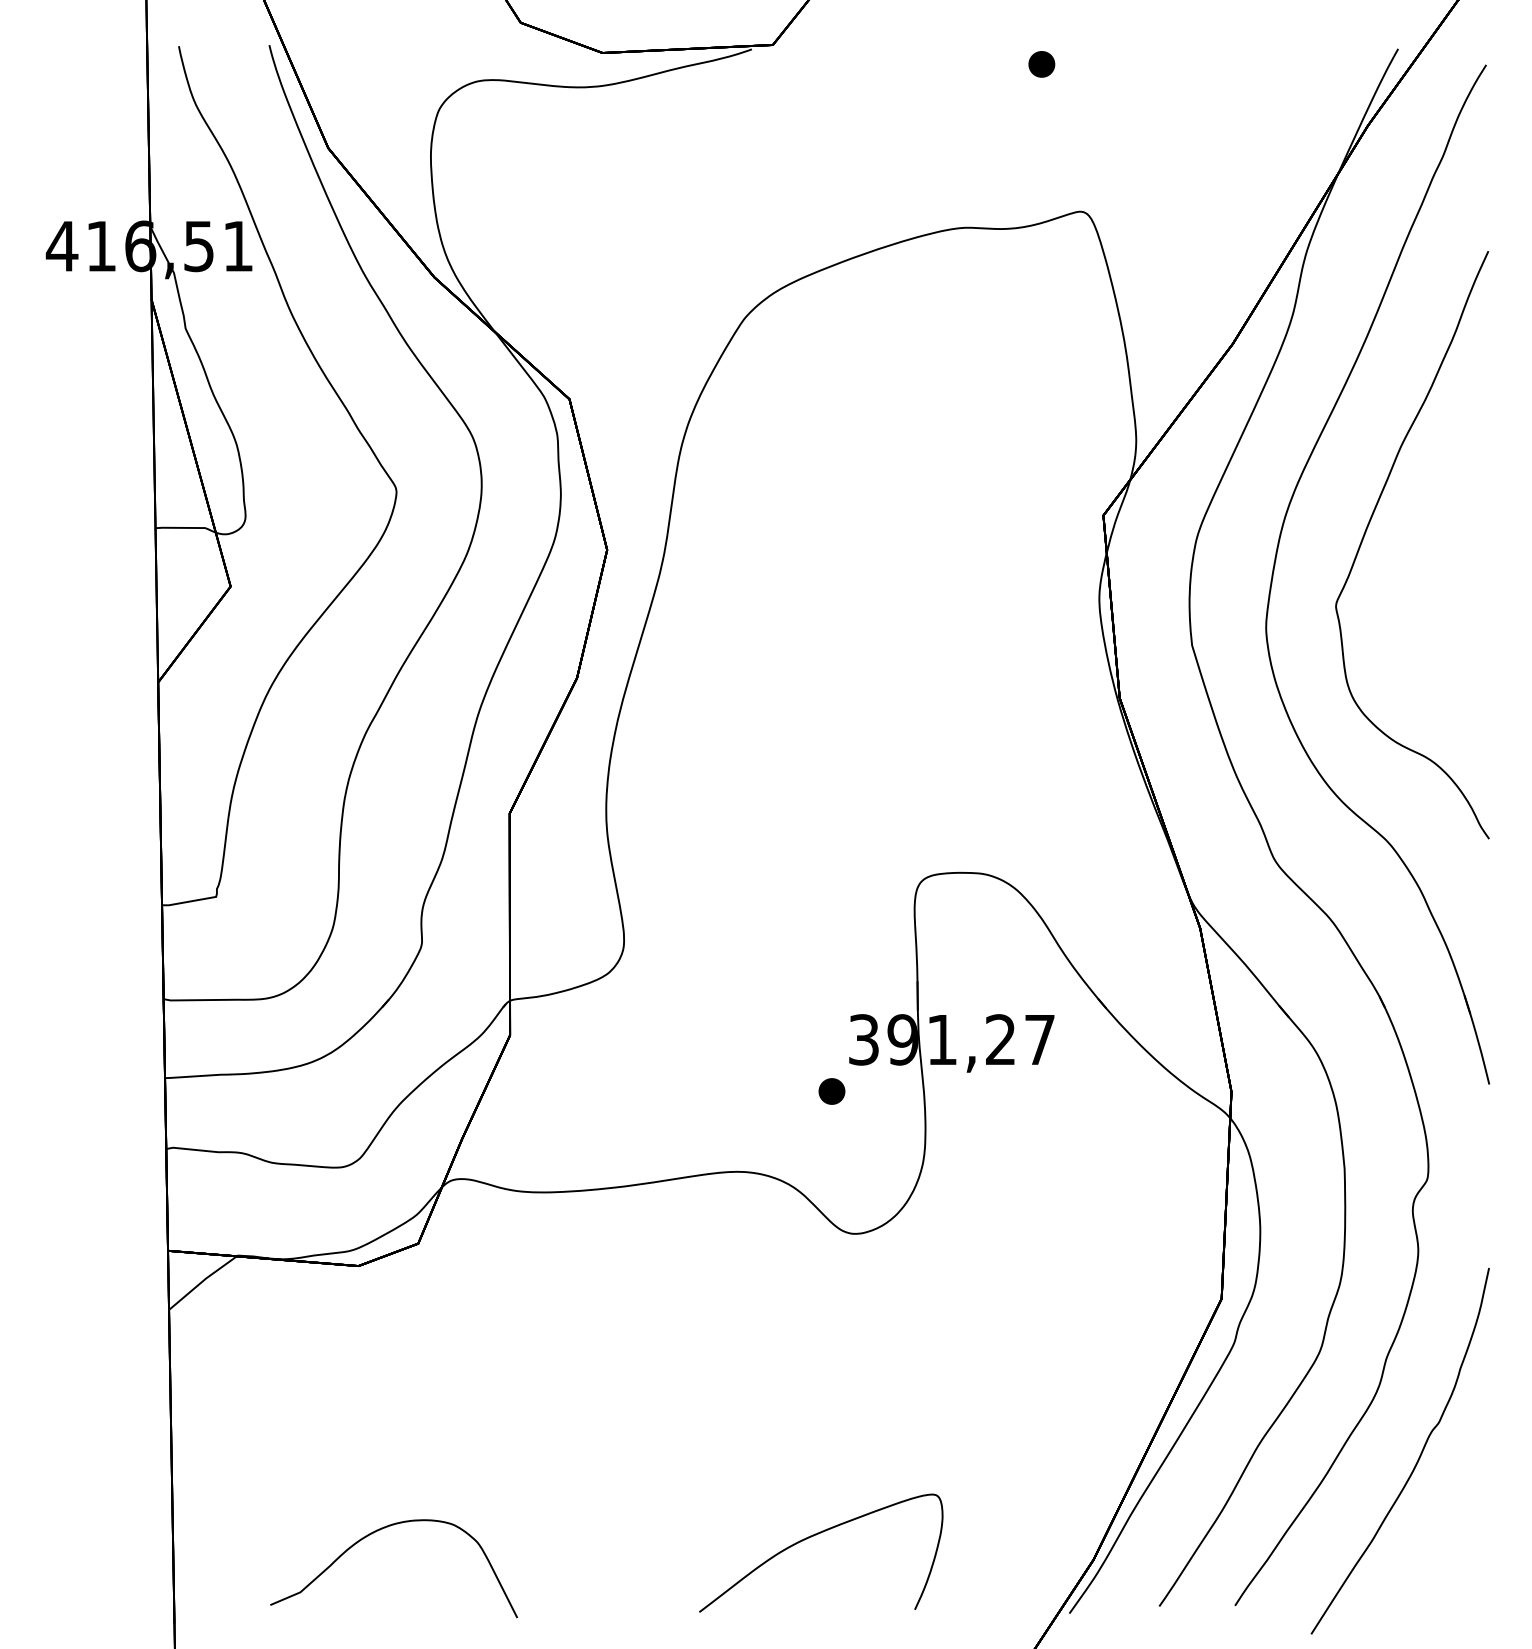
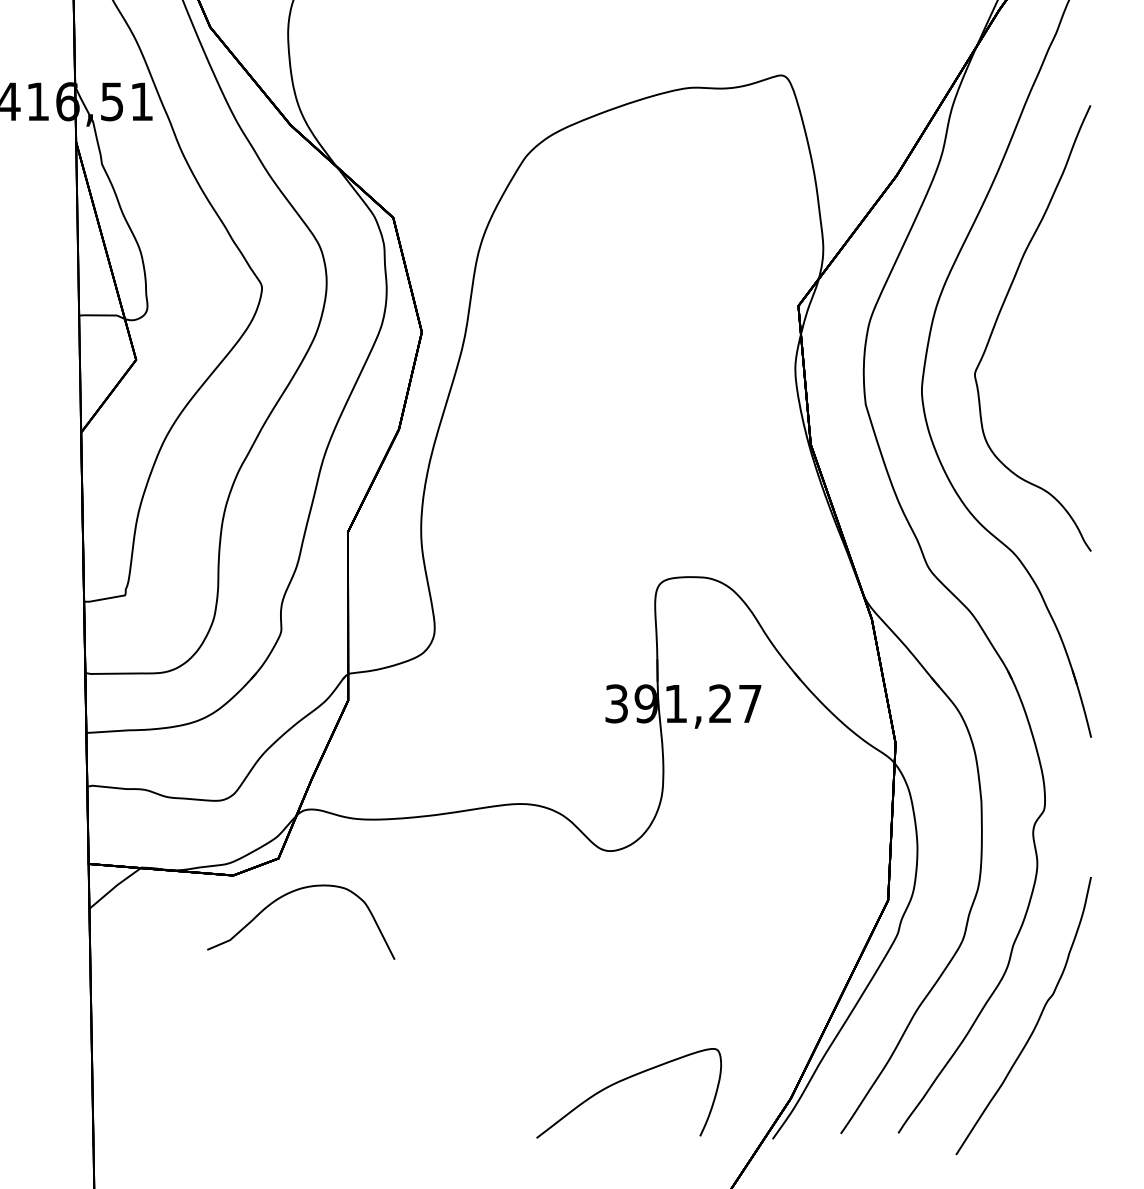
part: (831, 1091) -> (592, 743), removed
curve: (380, 1530) -> (290, 893), moved
curve: (816, 1535) -> (625, 1079), moved

